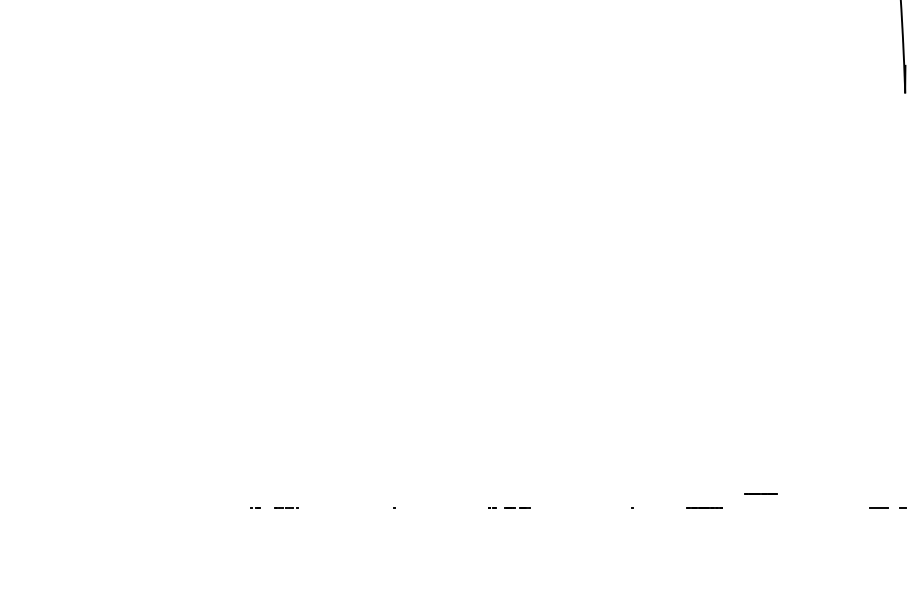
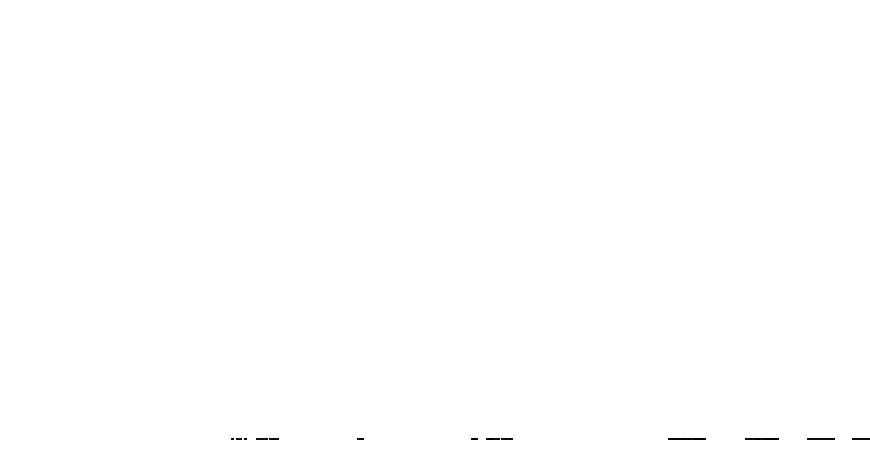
line: (760, 493) -> (761, 439), moved
part: (377, 507) -> (359, 439), added
line: (838, 507) -> (820, 439), added

